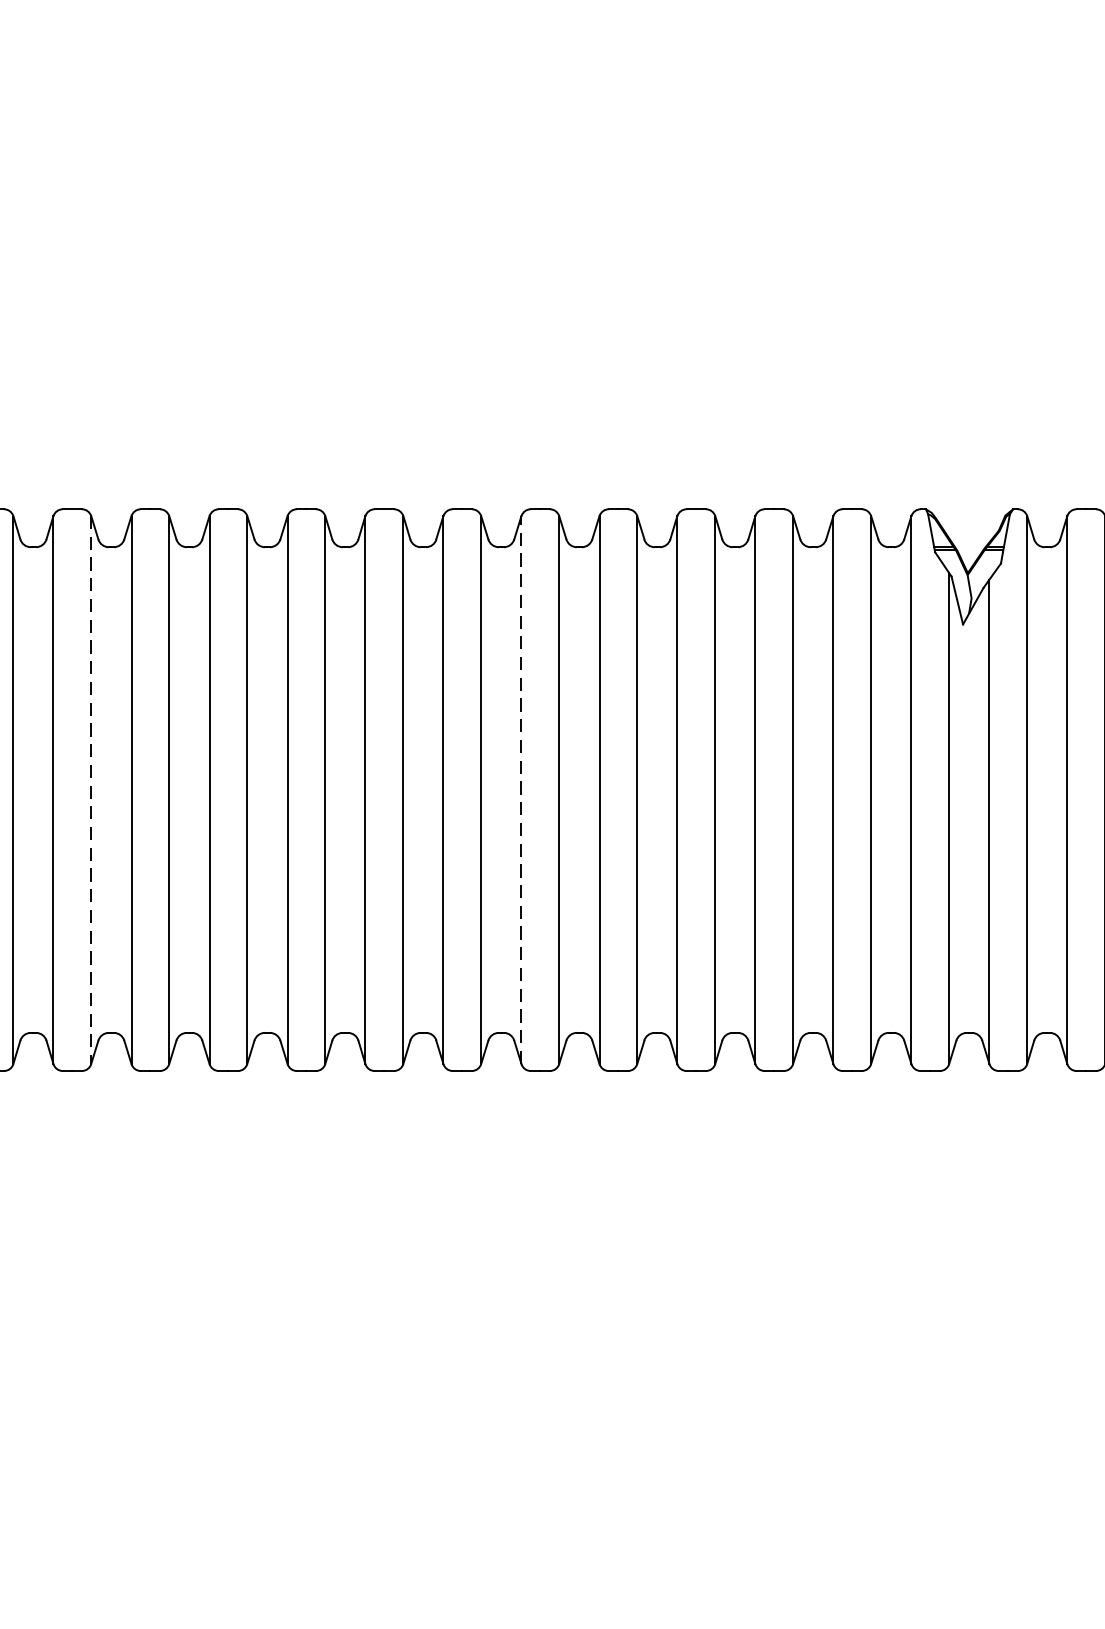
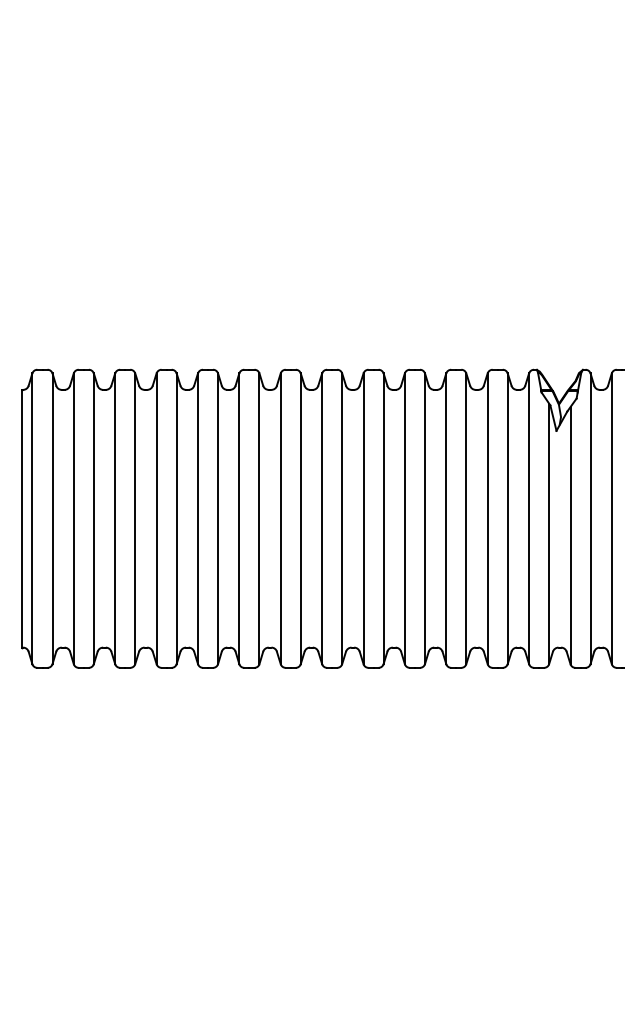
line: (522, 789) -> (322, 518), dashed -> solid
line: (90, 791) -> (93, 519), dashed -> solid

